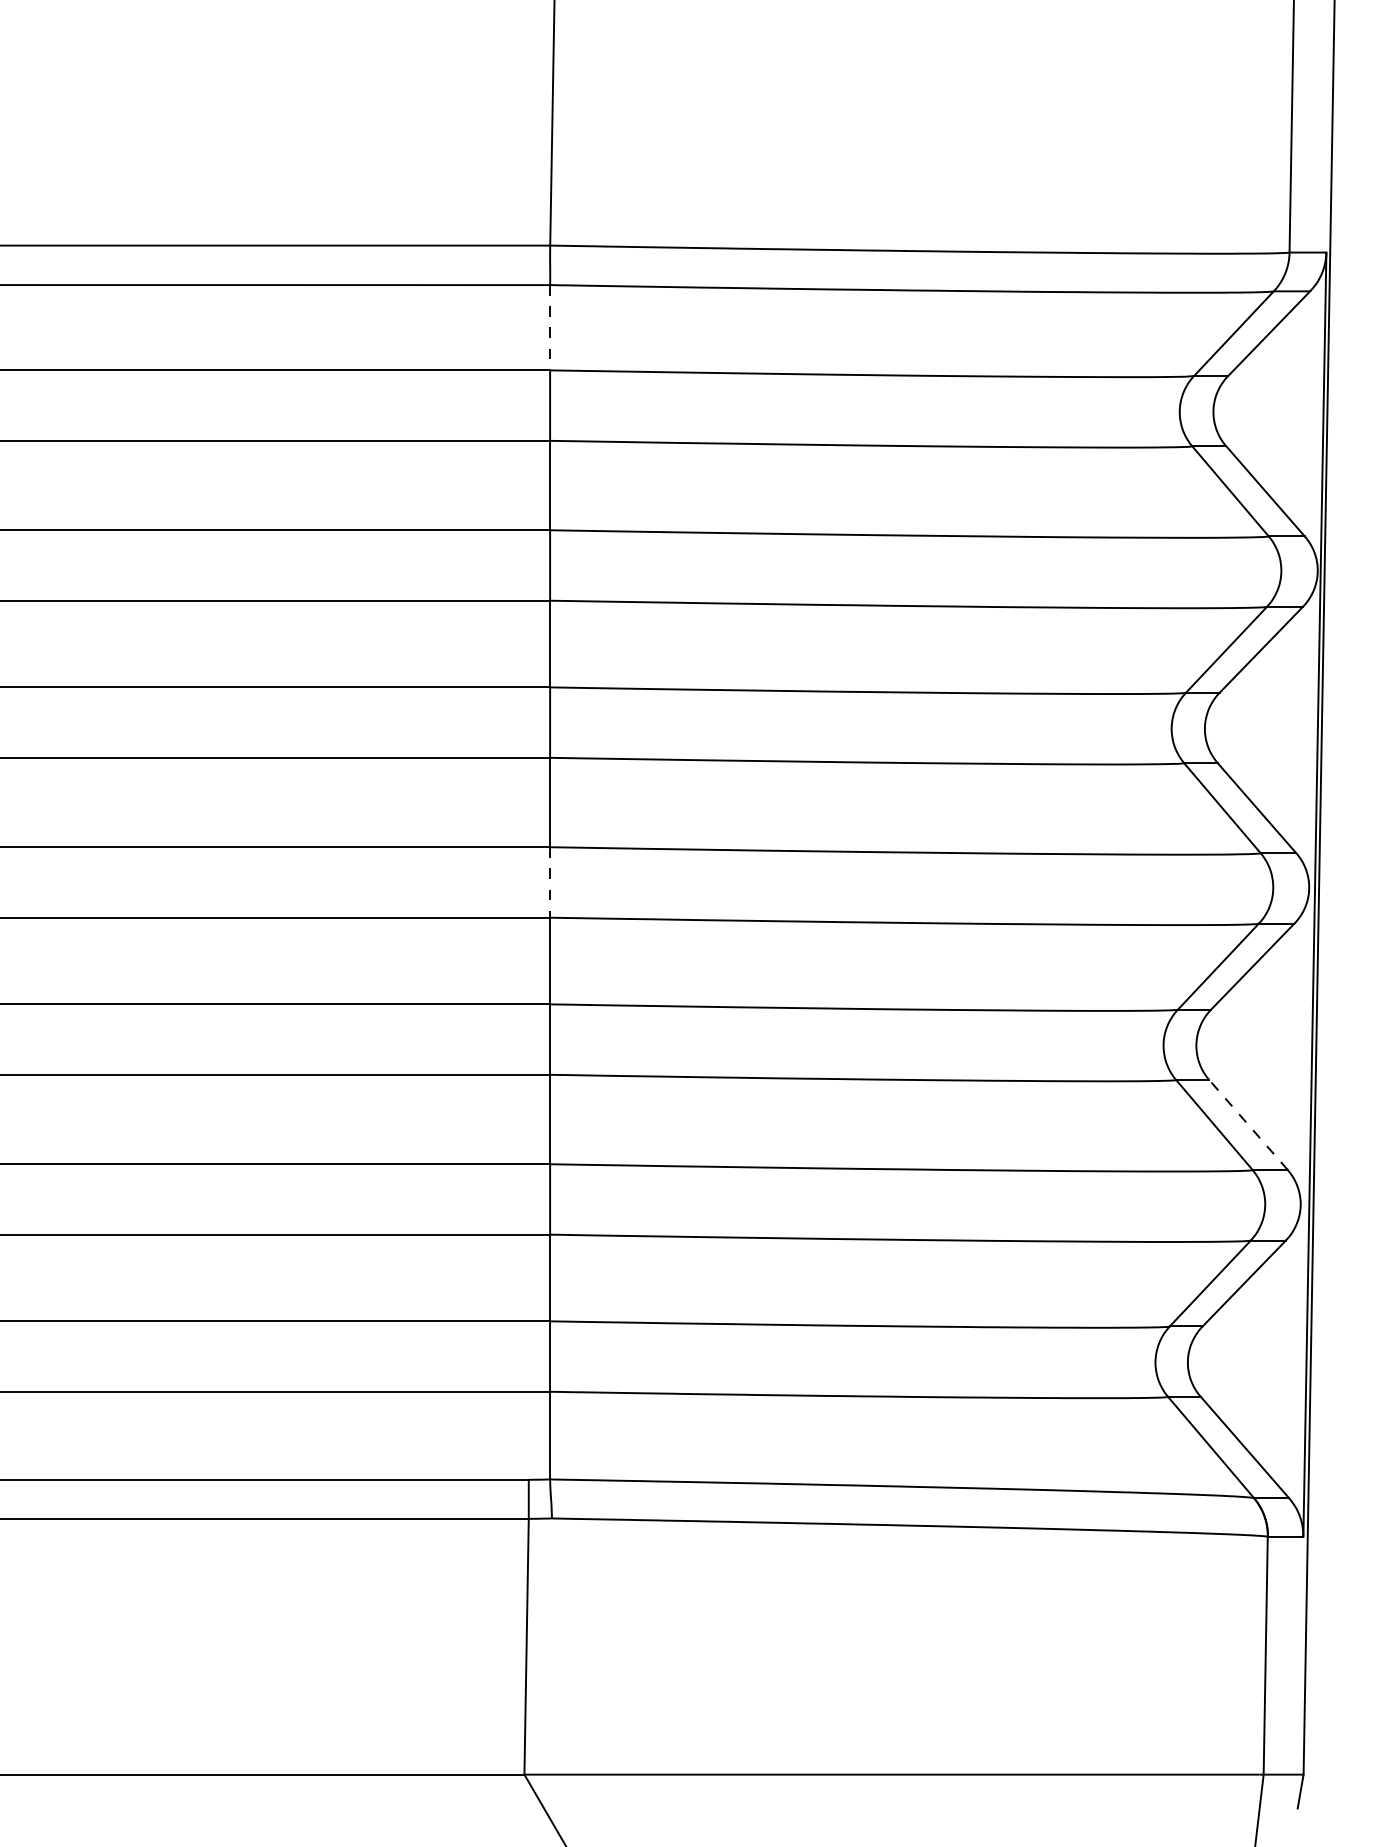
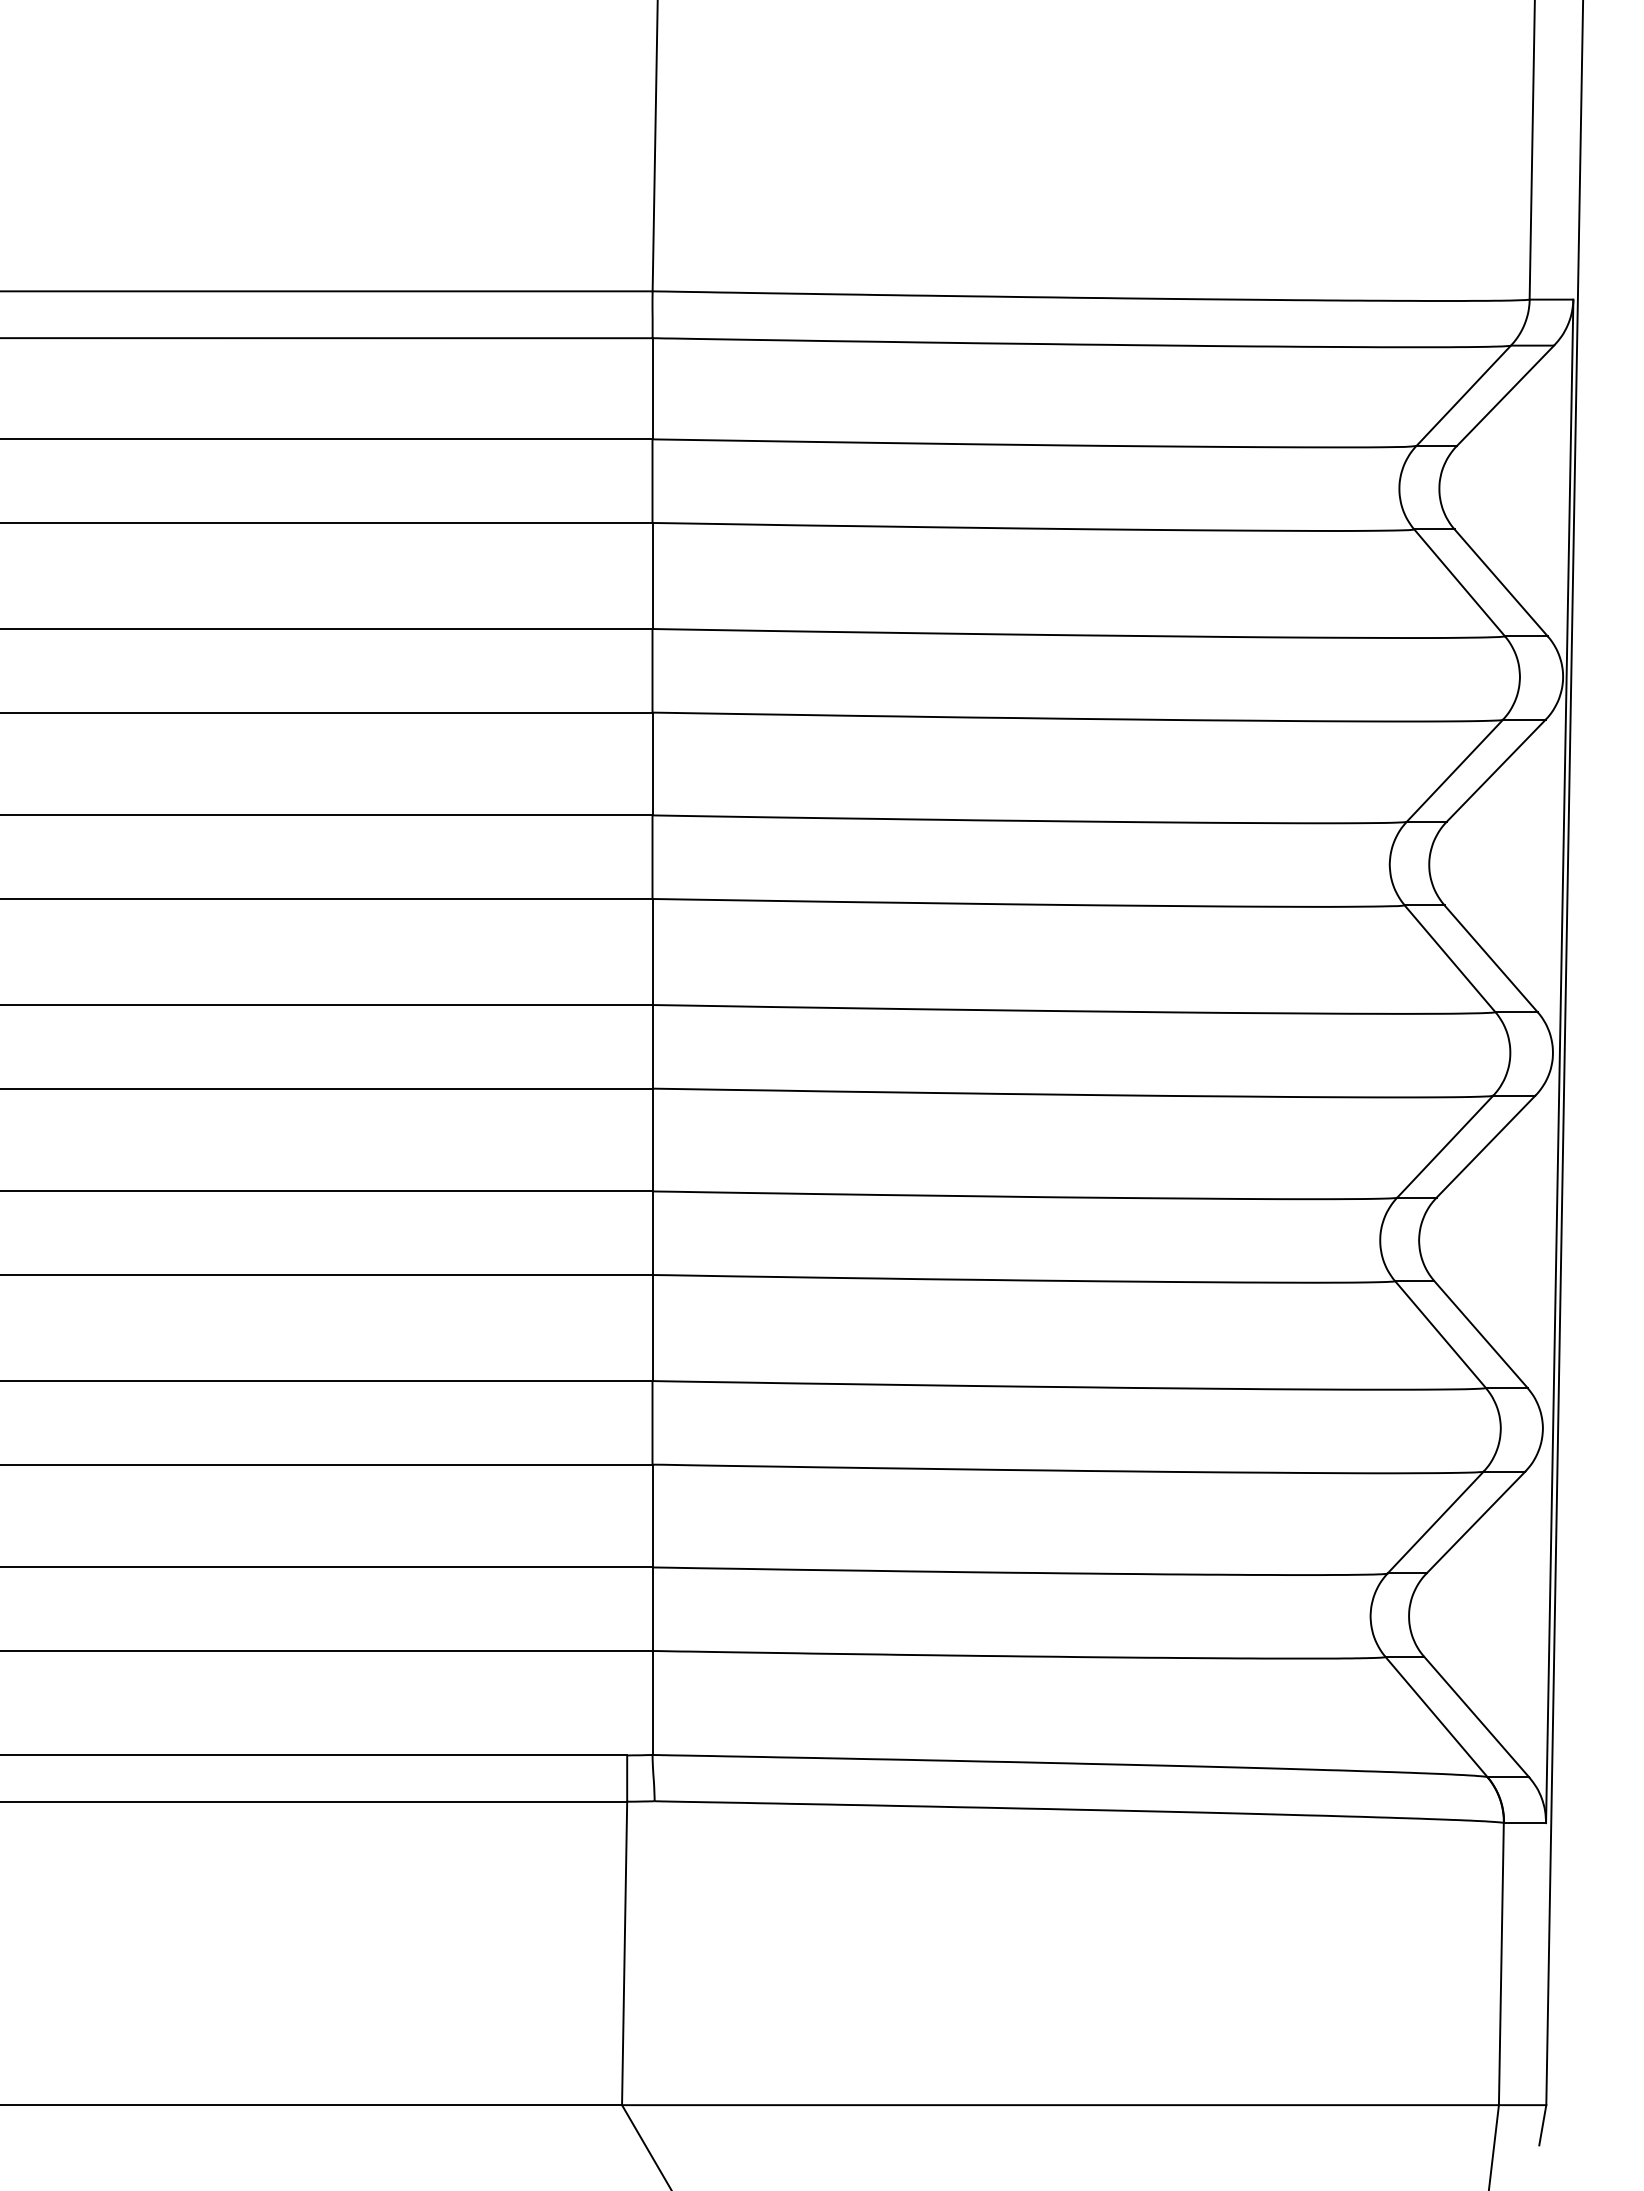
line: (550, 327) -> (652, 388), dashed -> solid
line: (550, 882) -> (652, 1046), dashed -> solid
line: (1248, 1124) -> (1481, 1334), dashed -> solid

